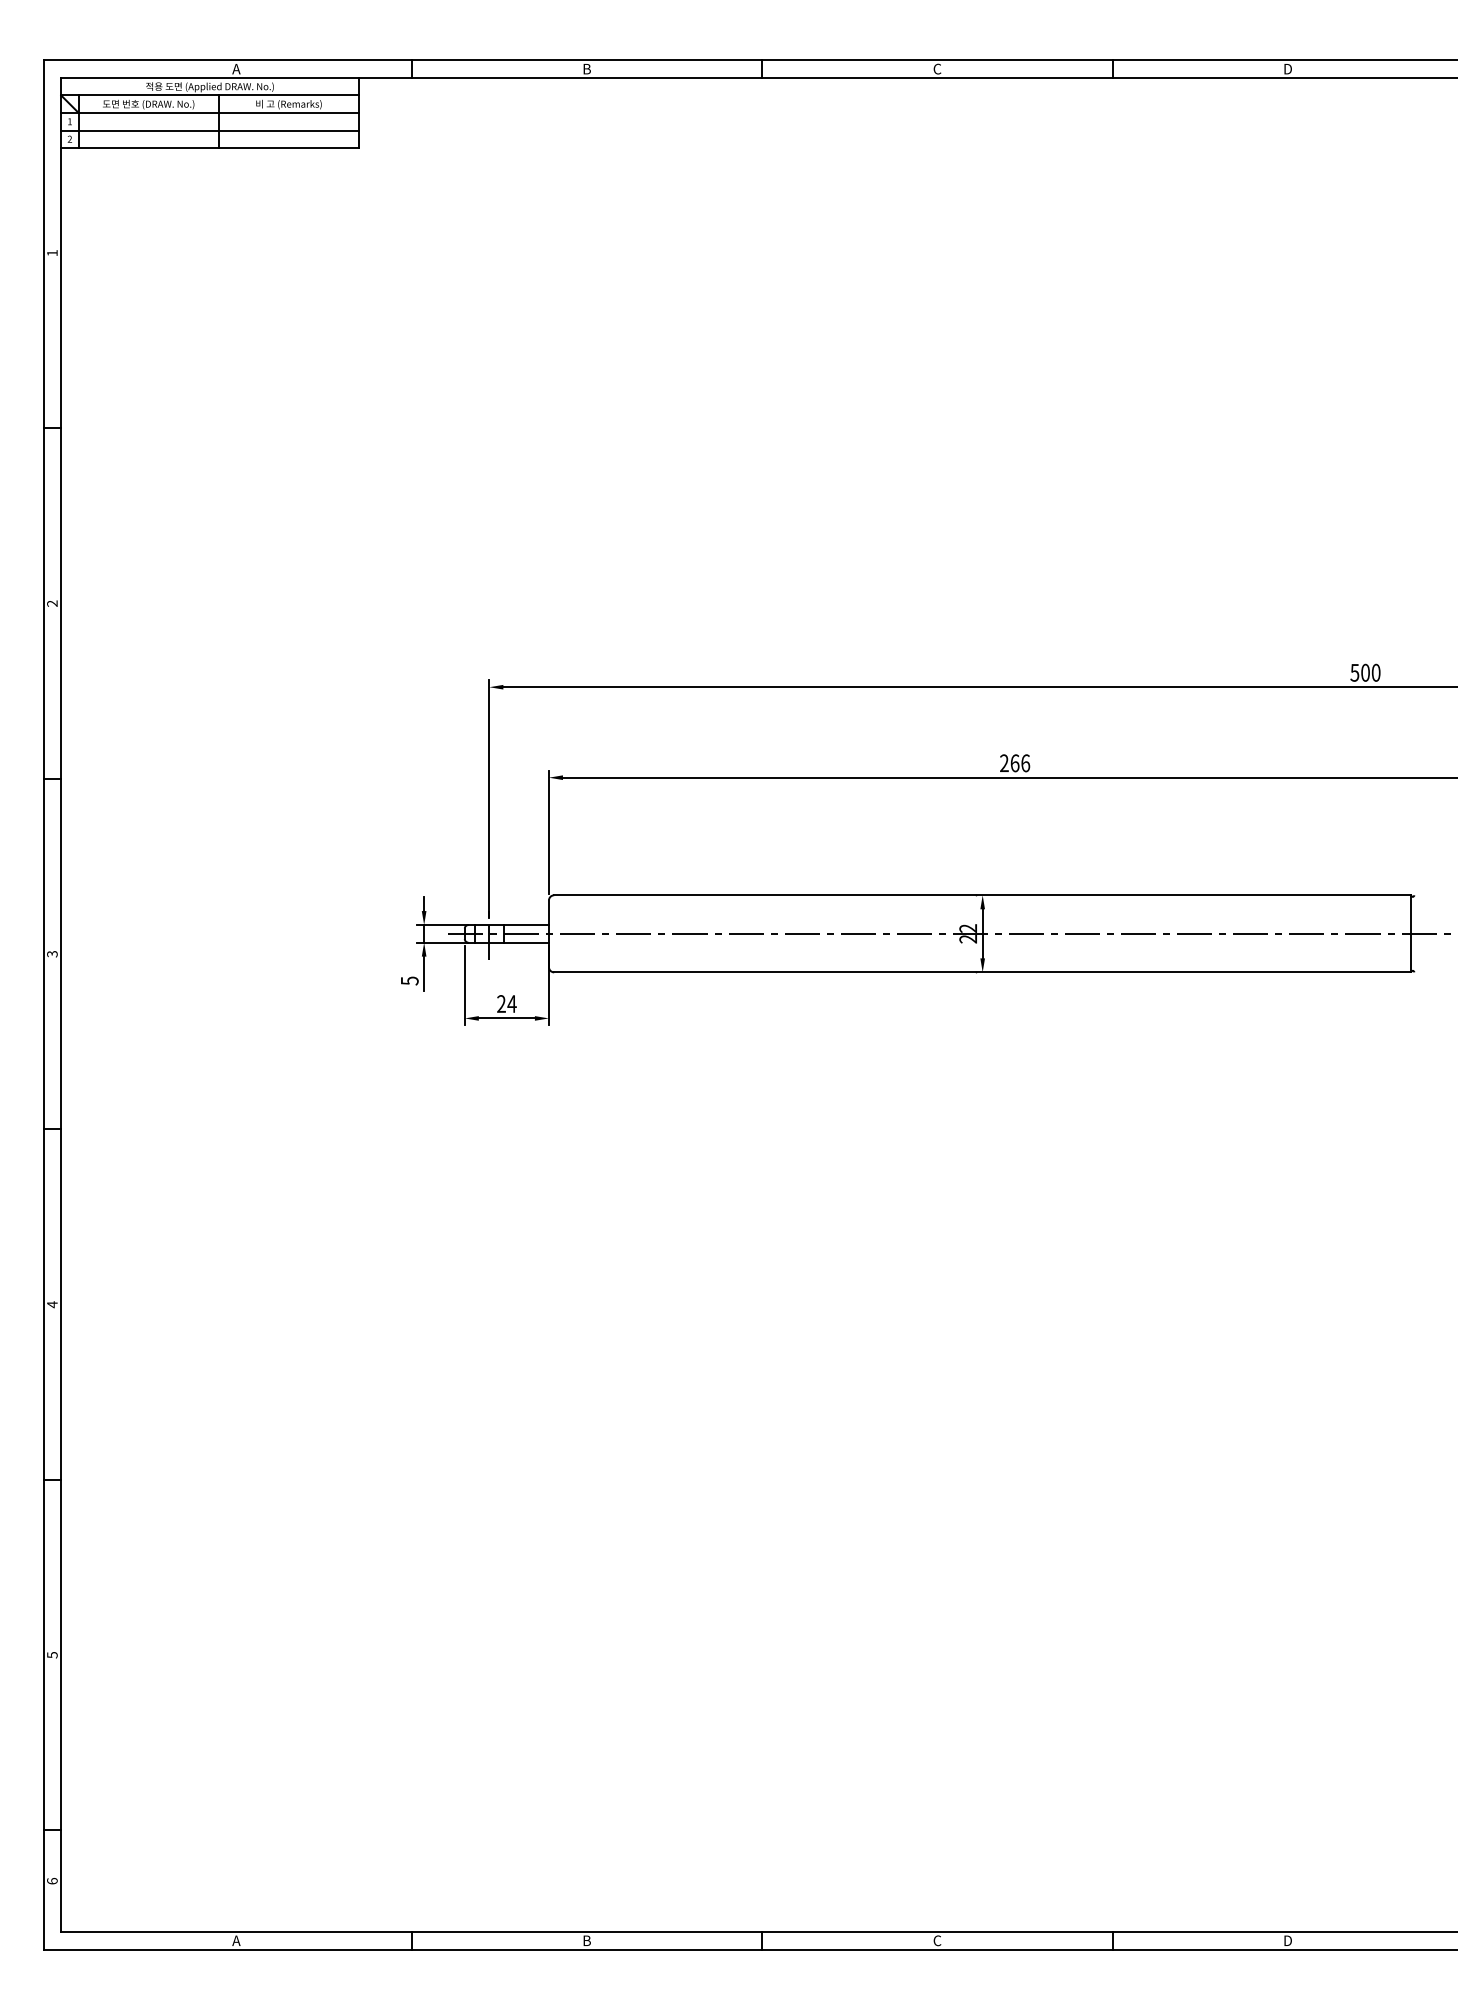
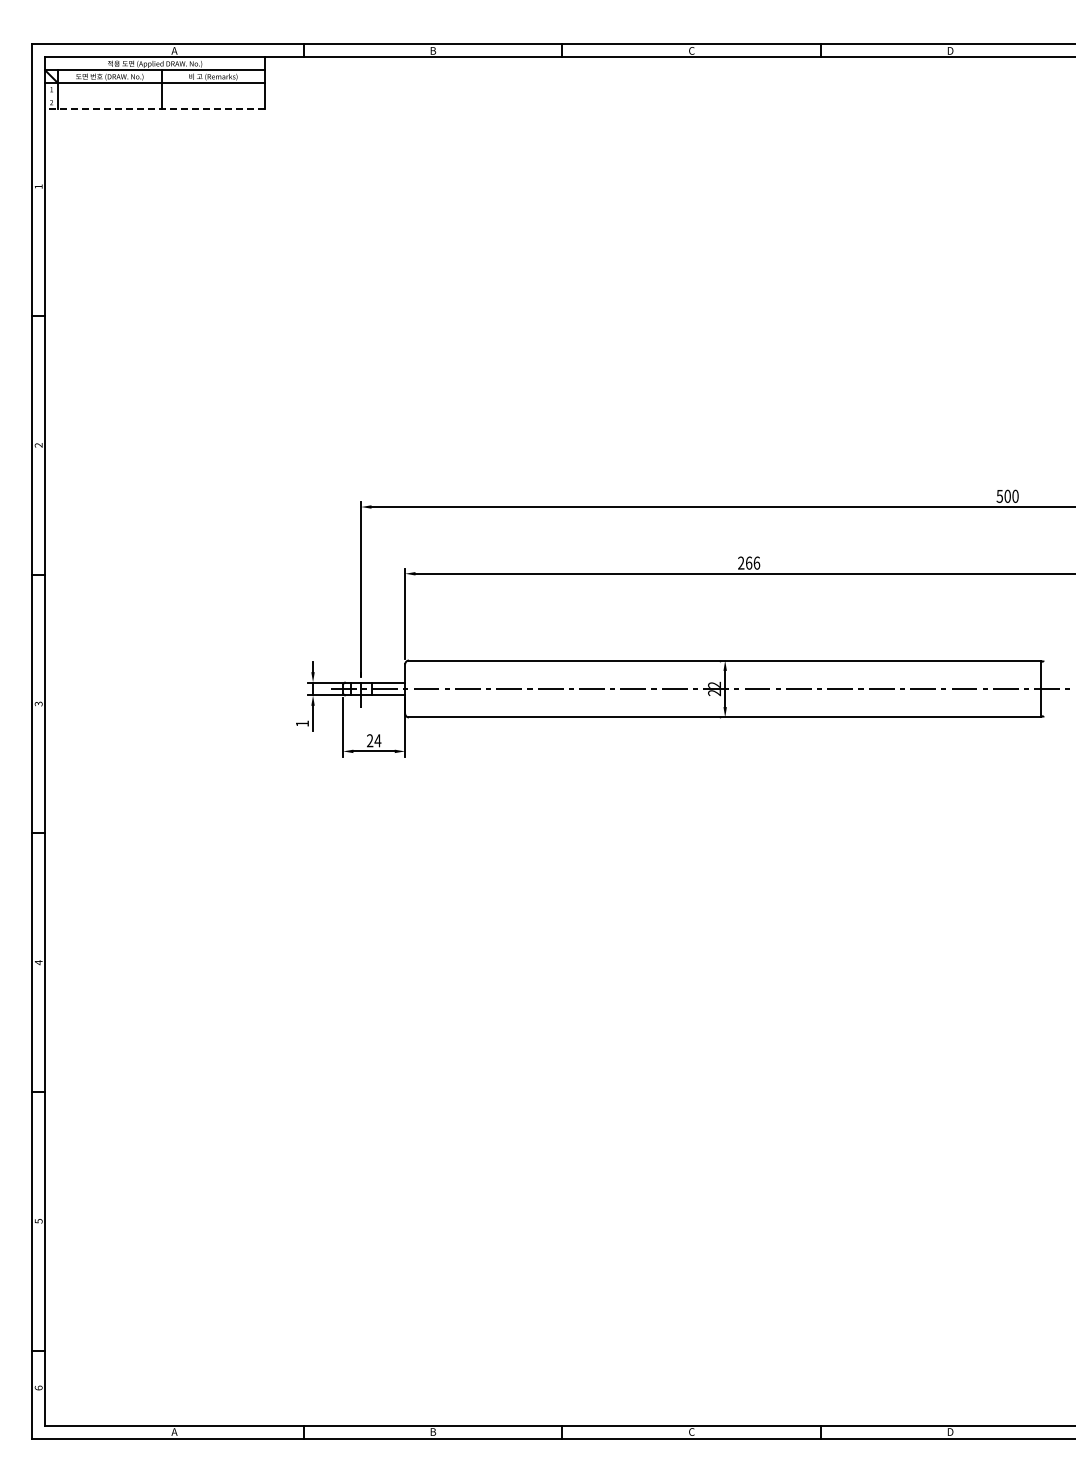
line: (210, 130) -> (155, 96), removed
line: (210, 148) -> (155, 109), solid -> dashed
text: (409, 980) -> (302, 723), 5 -> 1

